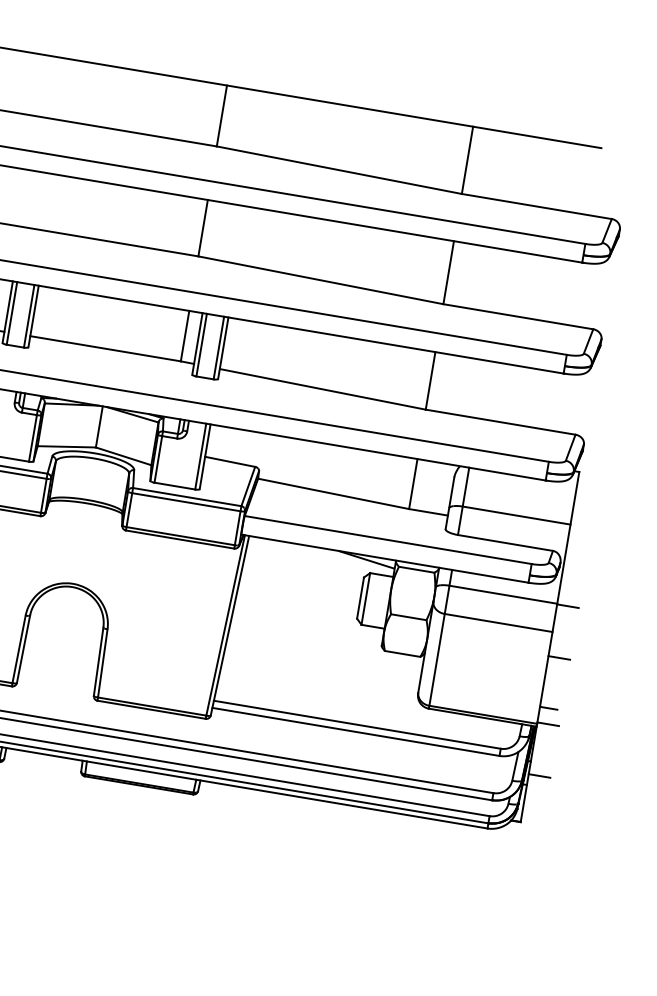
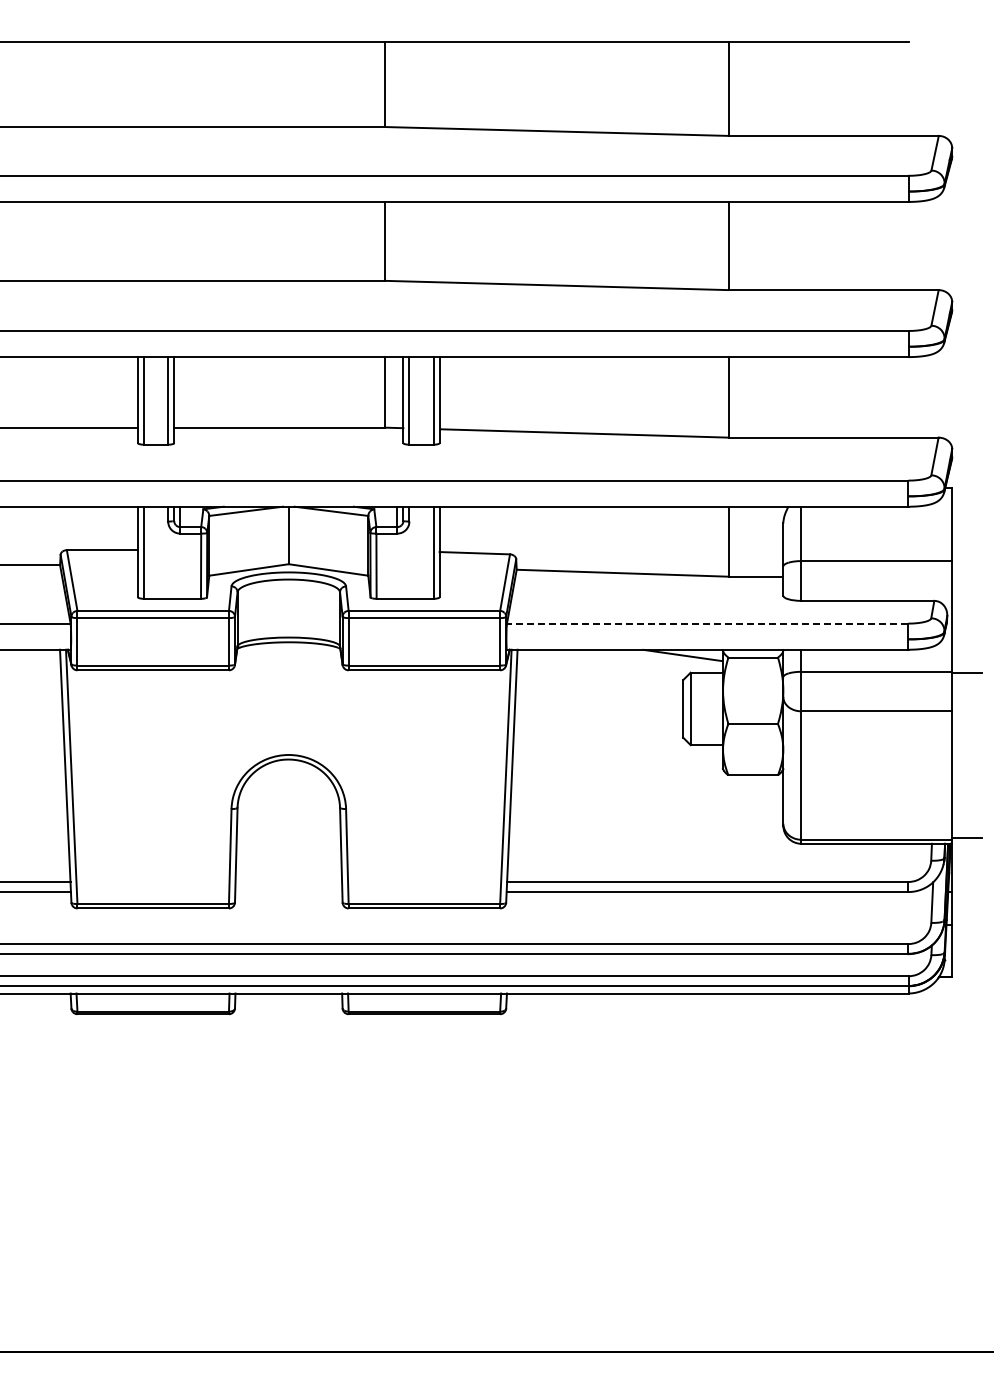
line: (388, 539) -> (707, 623), solid -> dashed
line: (559, 658) -> (967, 745), removed
line: (548, 708) -> (964, 816), removed
line: (539, 776) -> (967, 910), removed

